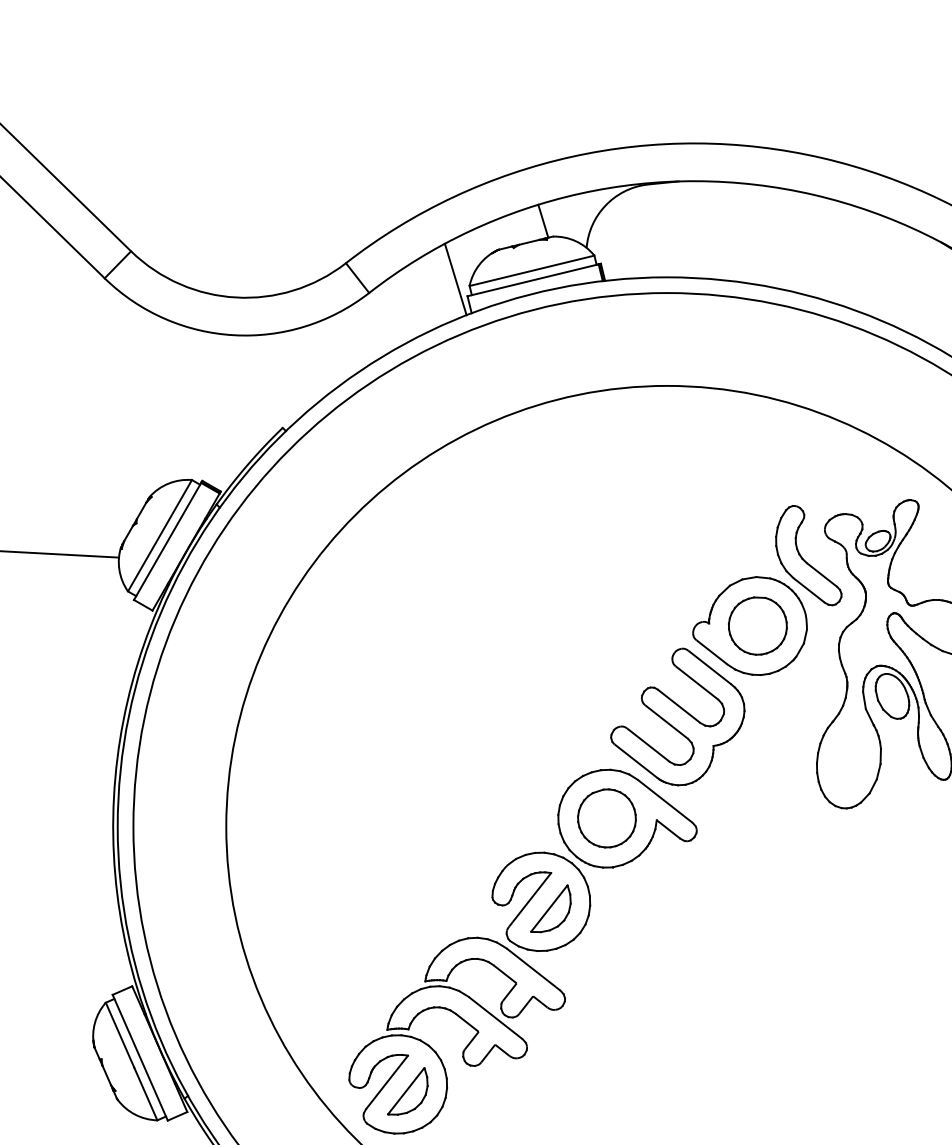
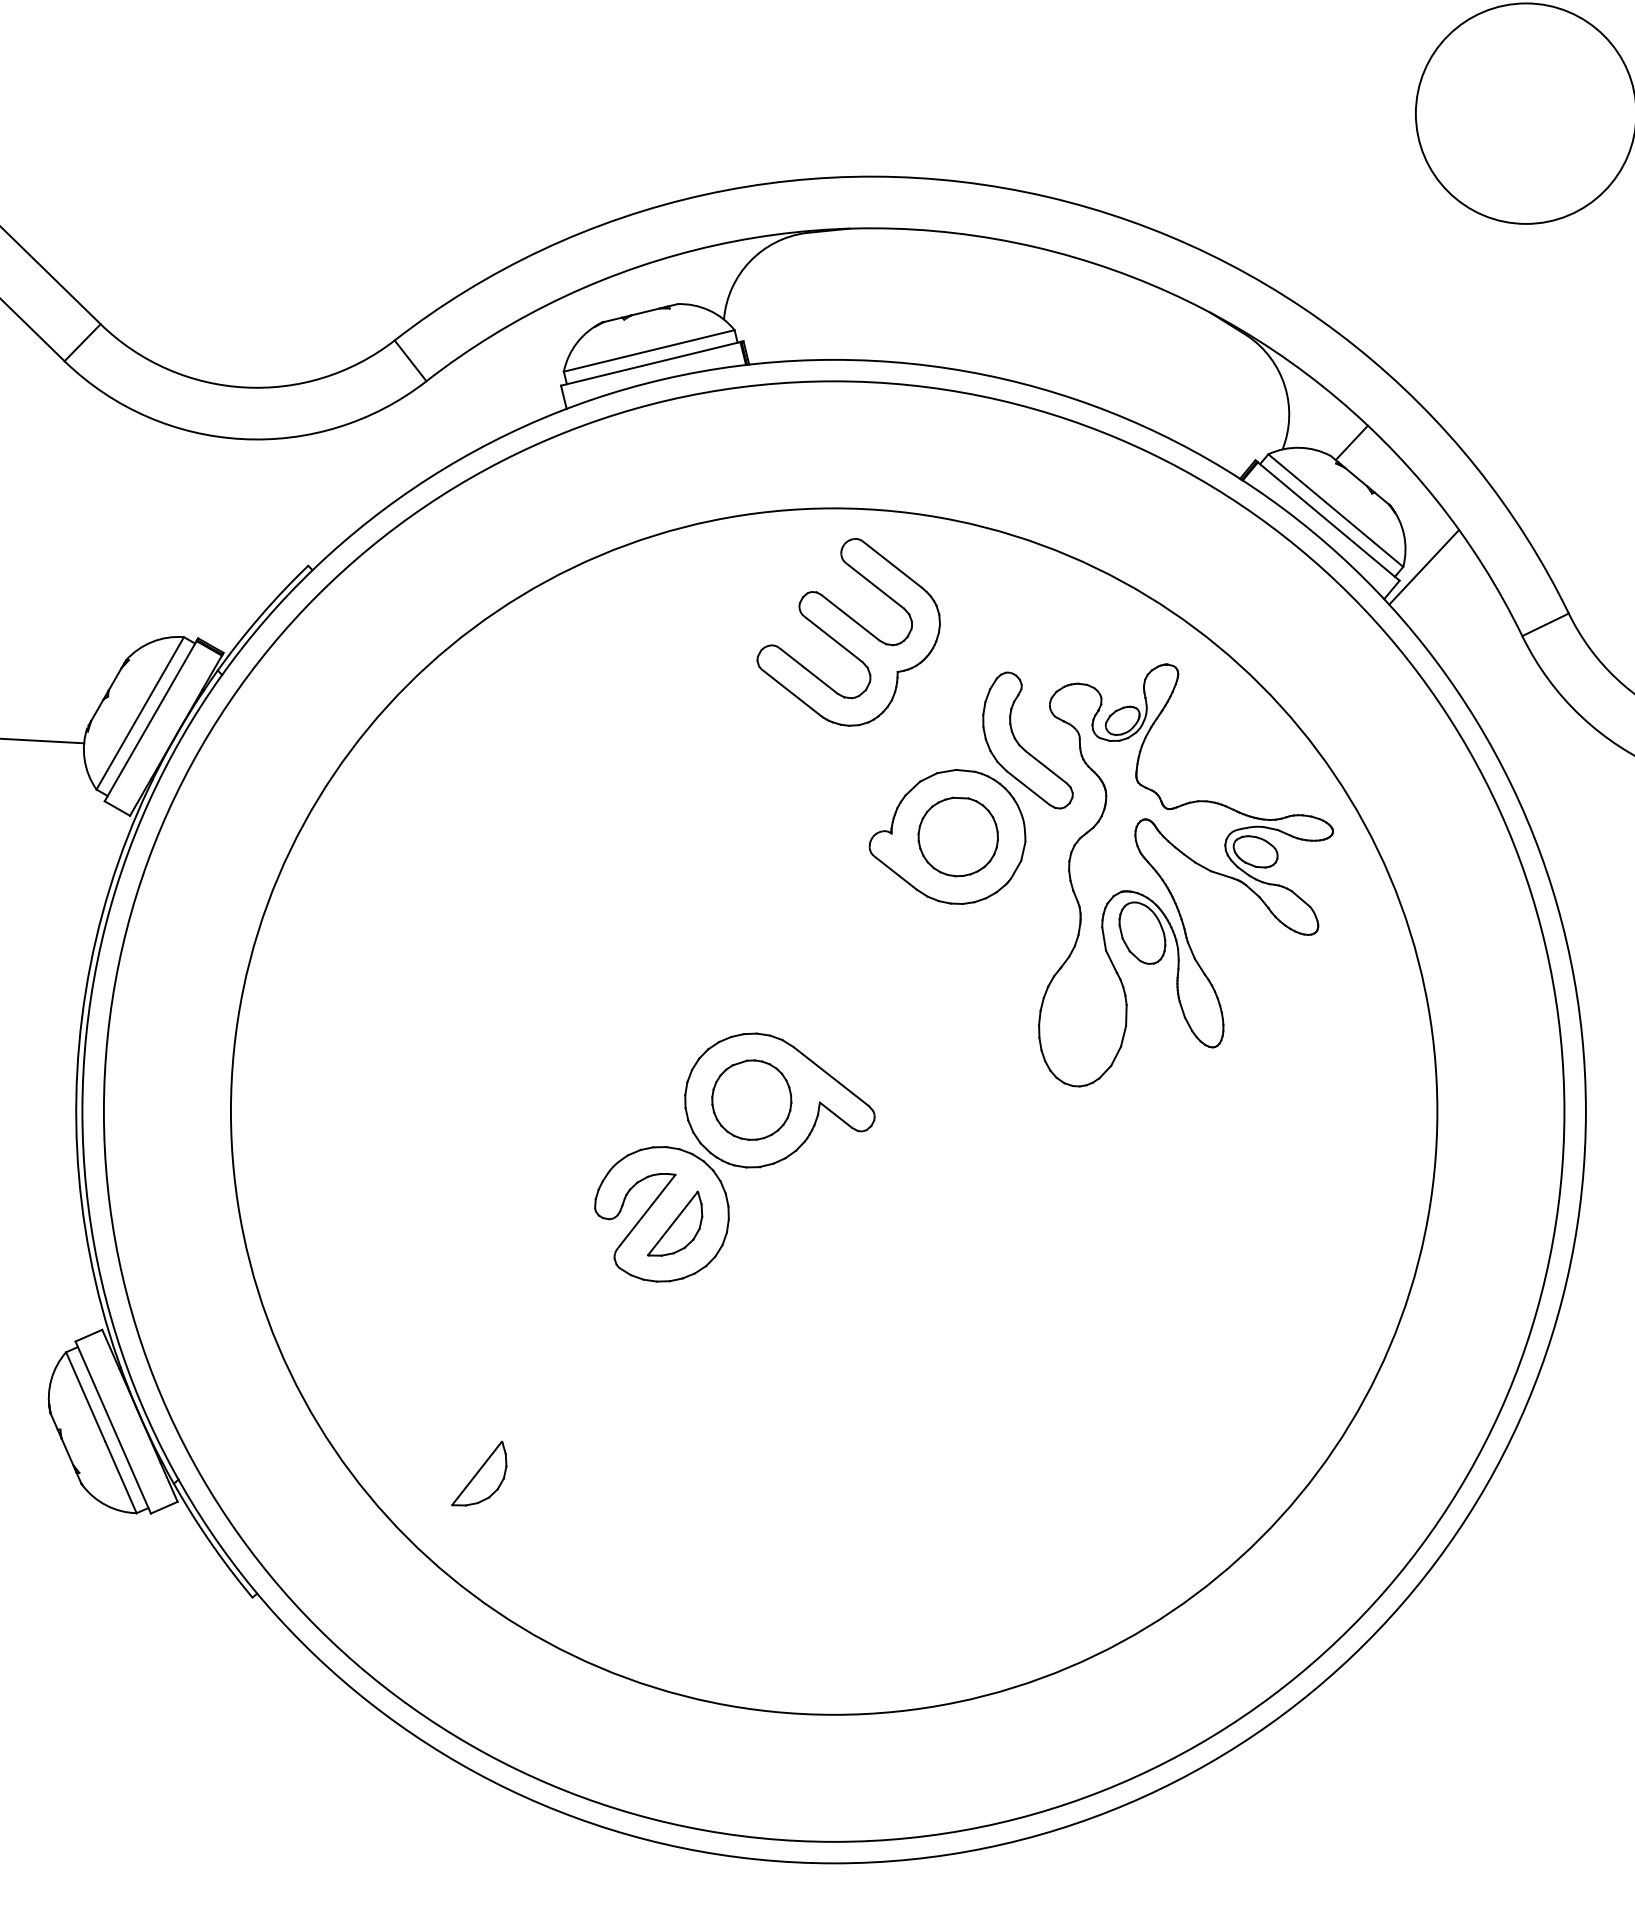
line: (543, 220) -> (664, 282), removed
line: (455, 279) -> (544, 362), removed
part: (677, 717) -> (848, 632), moved
part: (467, 1045) -> (560, 1410), removed

